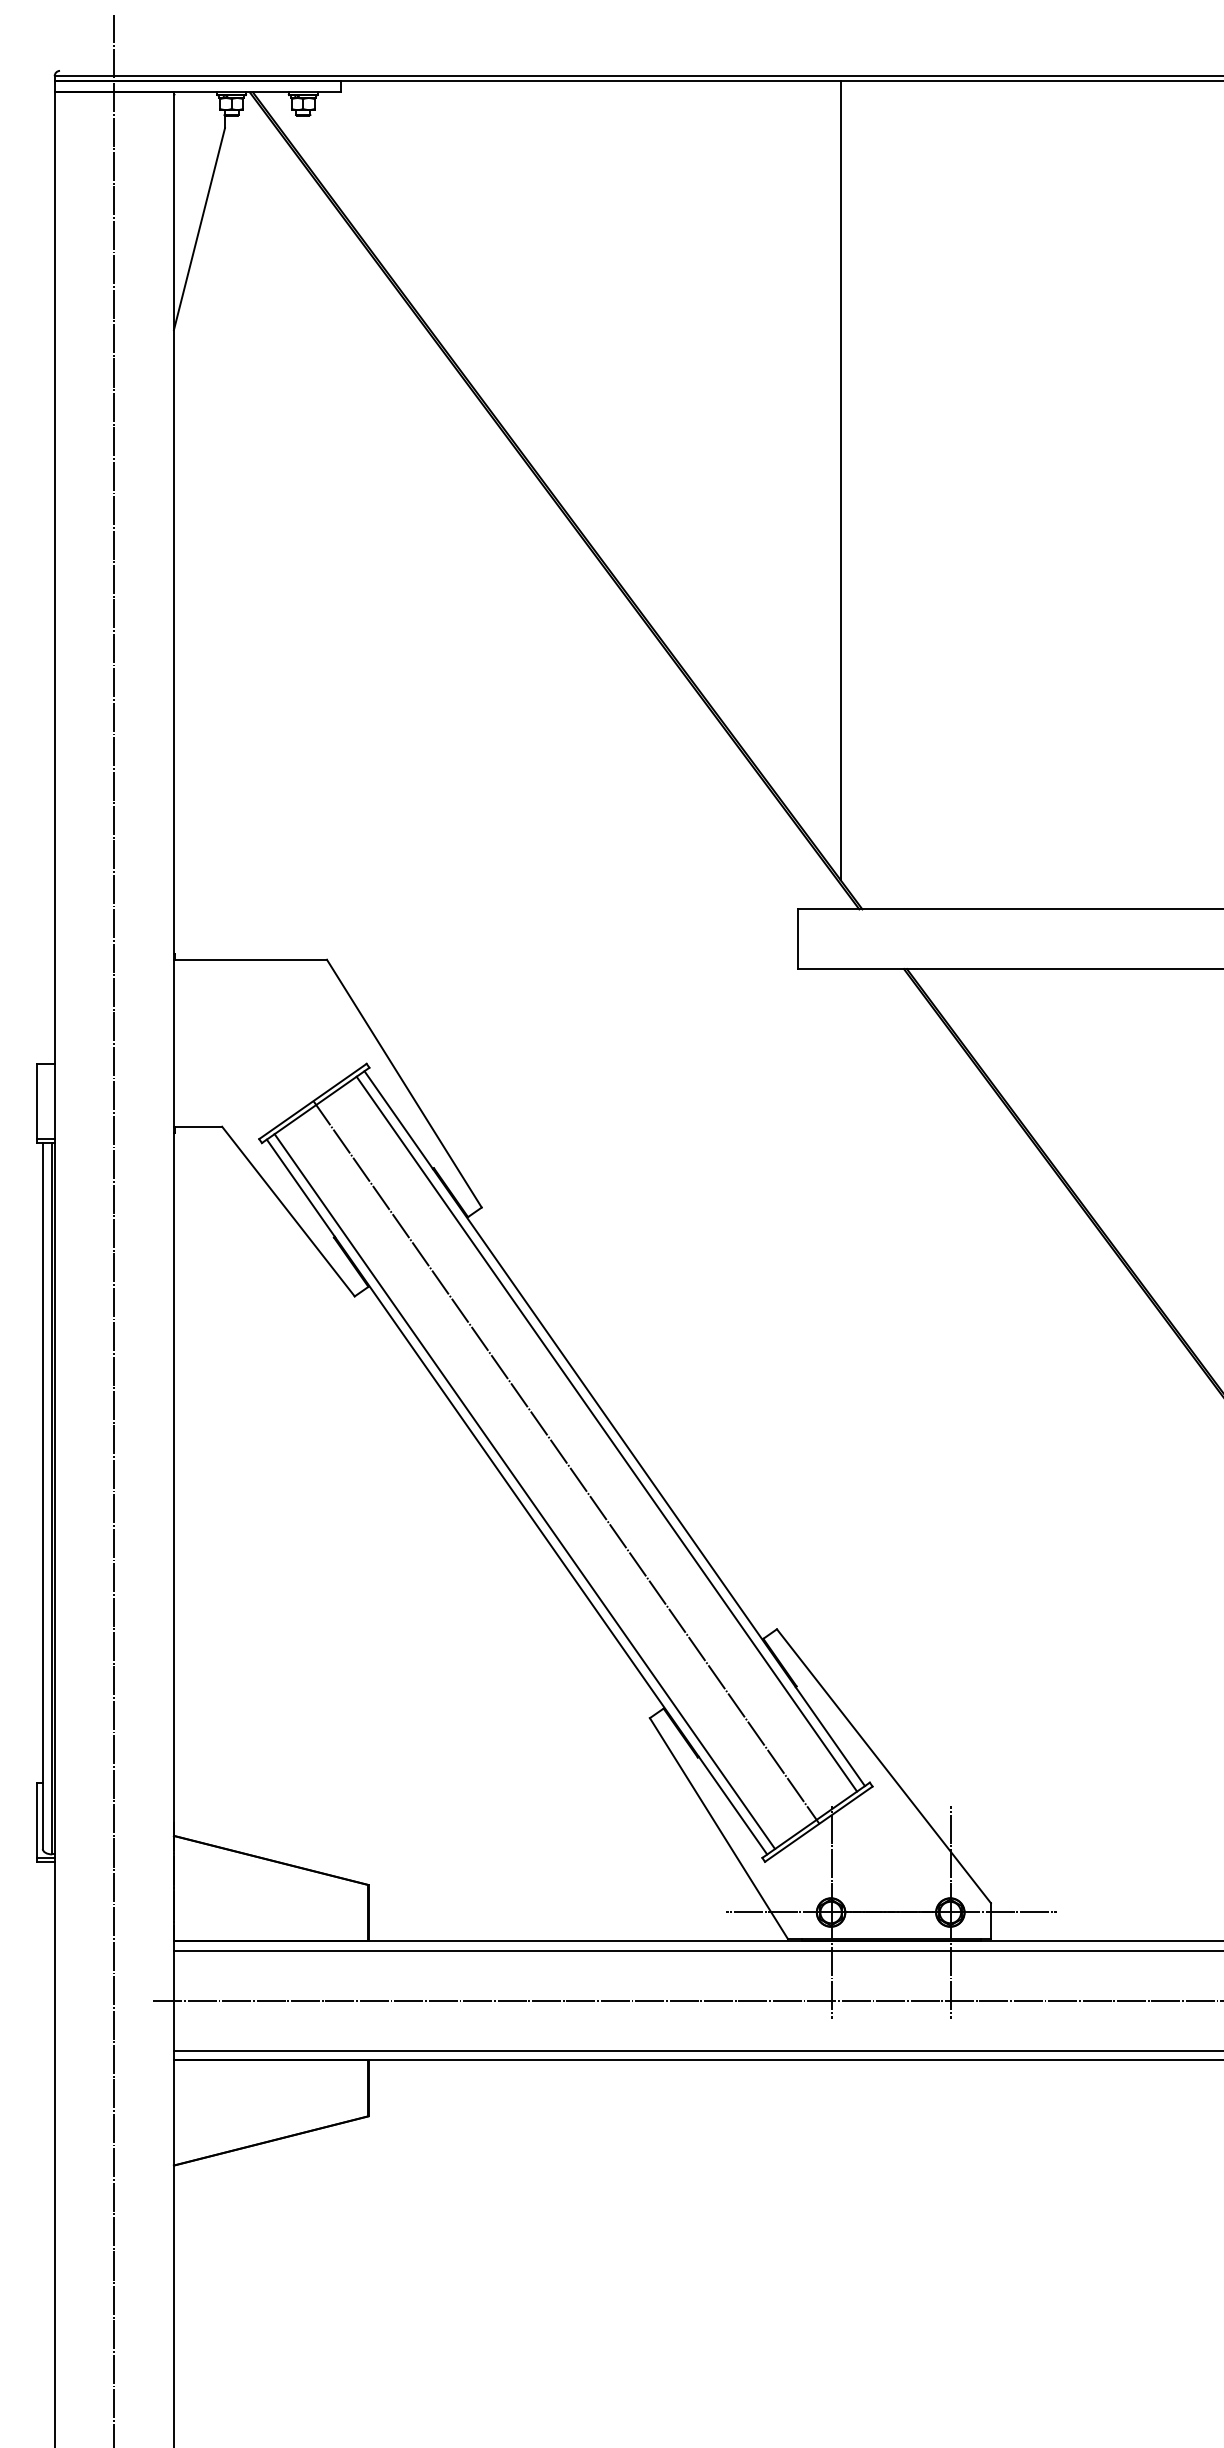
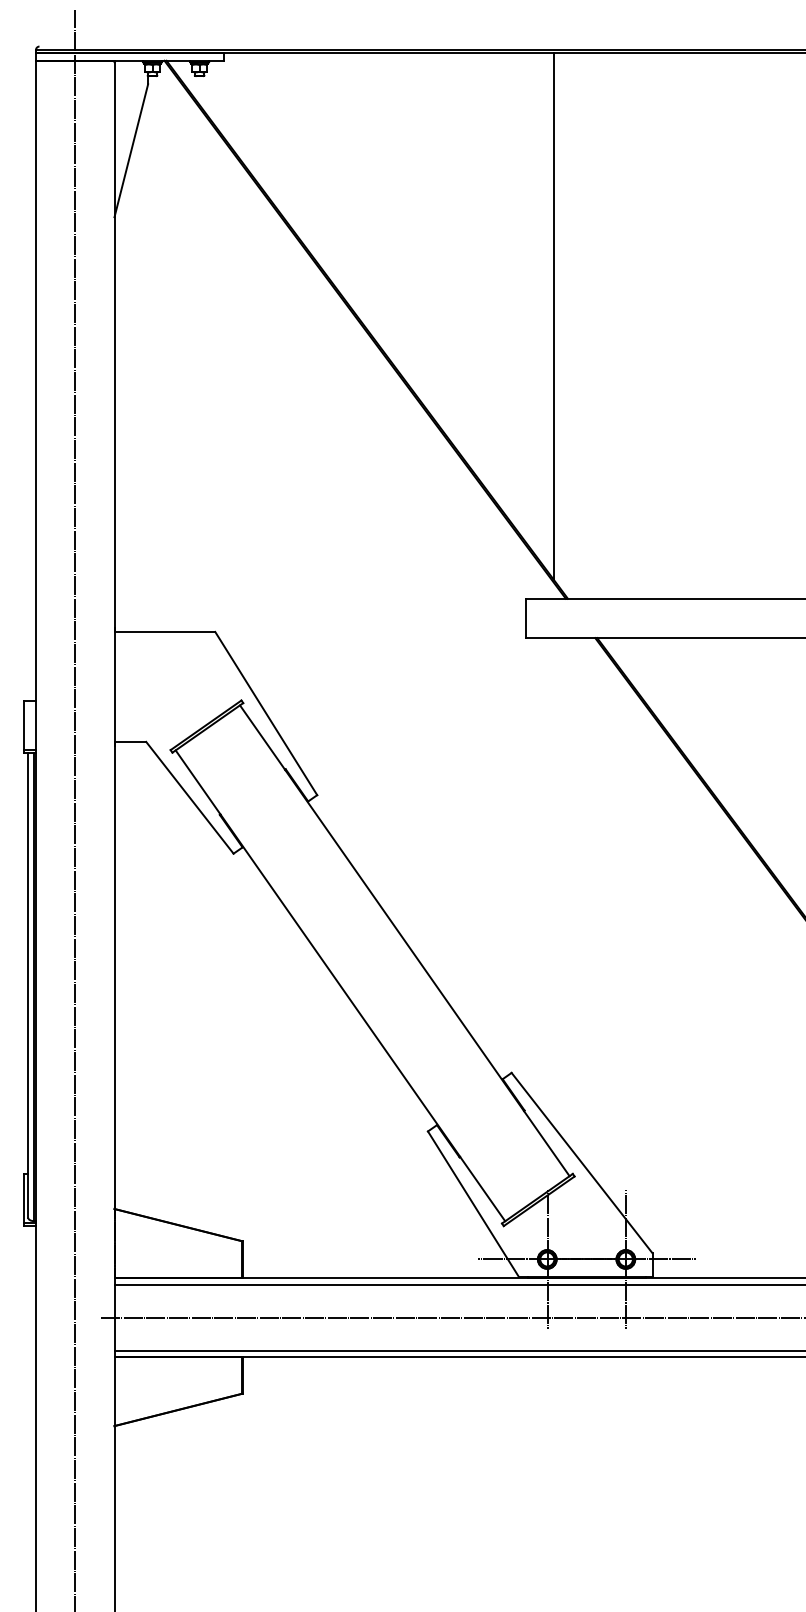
line: (606, 1434) -> (399, 944), removed
line: (565, 1463) -> (372, 963), removed
line: (524, 1490) -> (345, 981), removed

